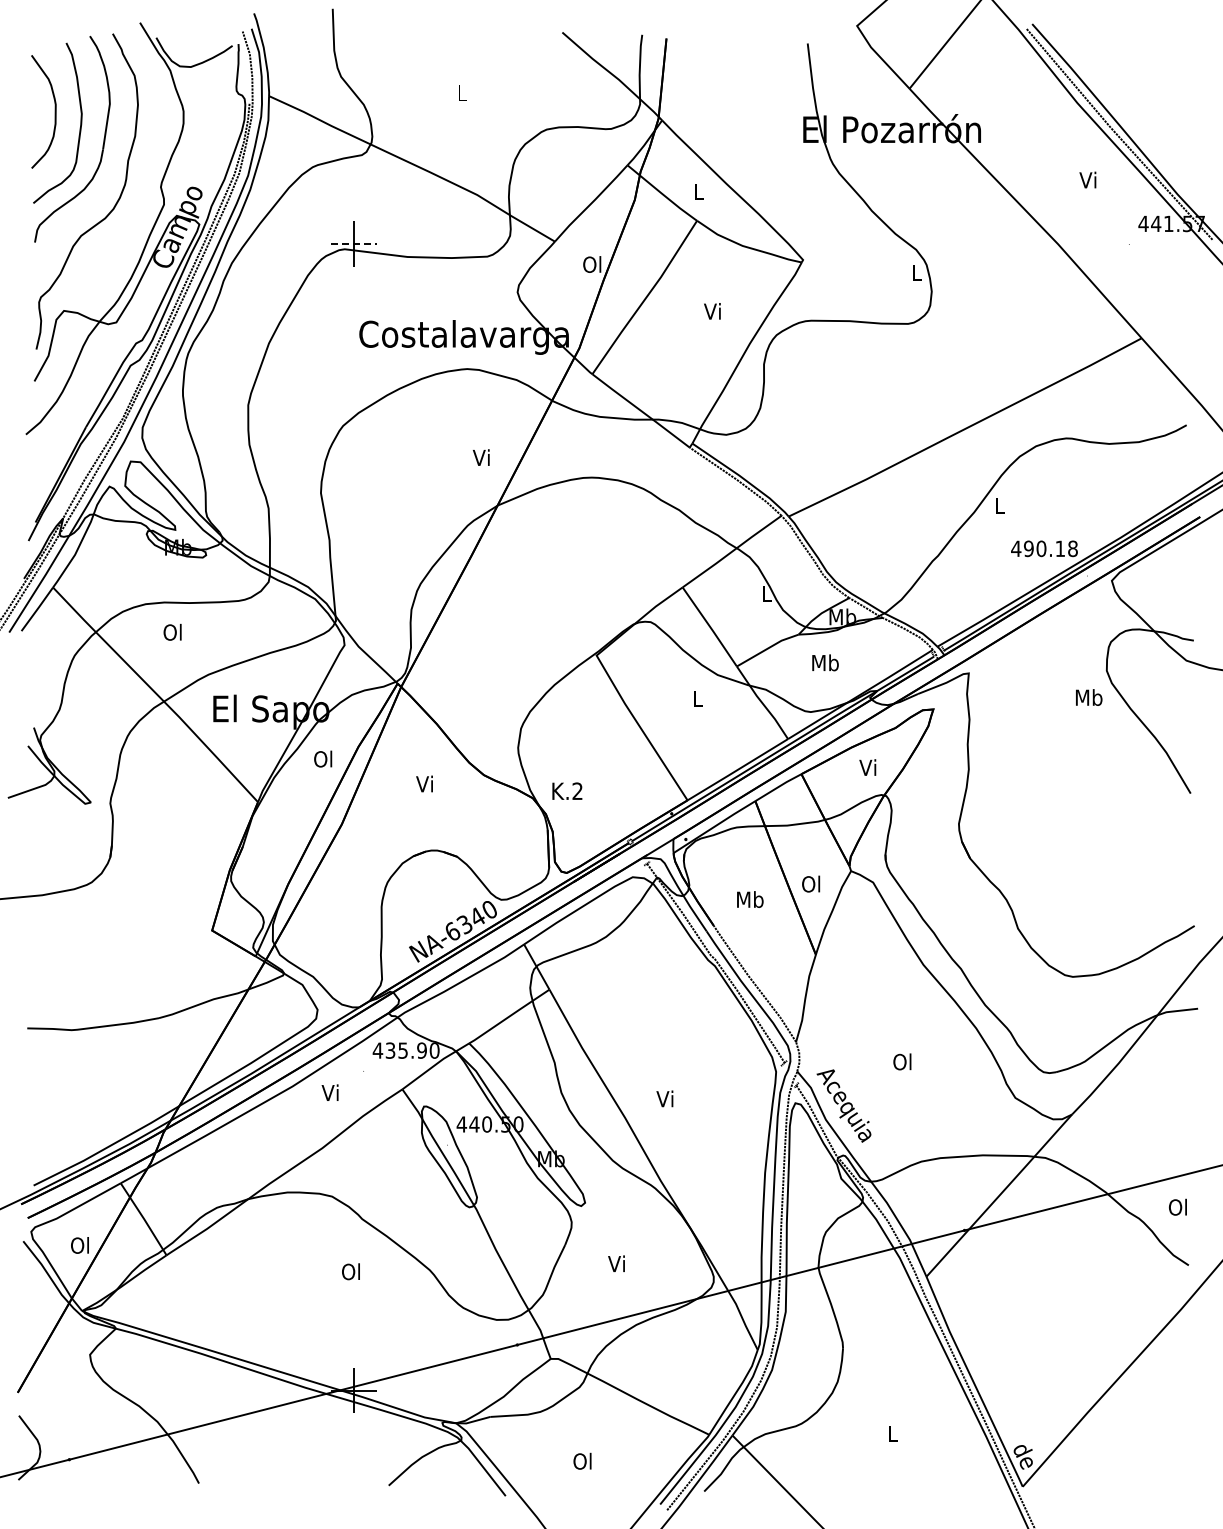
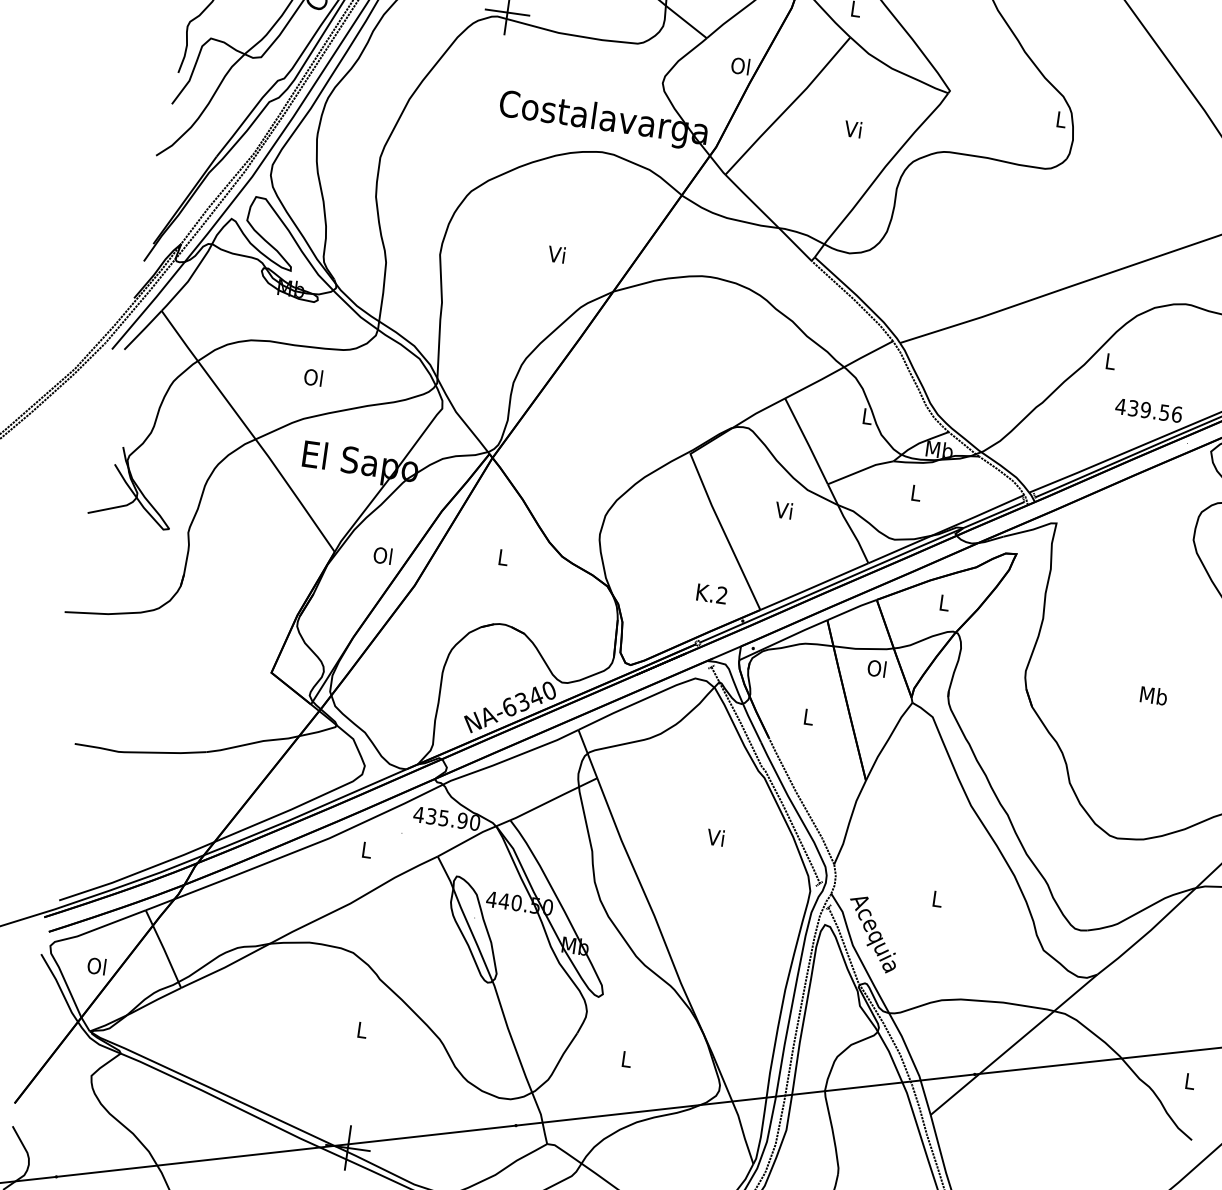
line: (354, 243) -> (508, 12), dashed -> solid
text: (480, 457) -> (555, 254), moved
text: (1050, 548) -> (1154, 411), 490.18 -> 439.56
text: (172, 631) -> (313, 376), moved
text: (825, 662) -> (916, 492), Mb -> L
text: (1089, 697) -> (1154, 695), moved
text: (696, 698) -> (783, 510), L -> Vi
text: (323, 758) -> (383, 555), moved
text: (867, 767) -> (943, 602), Vi -> L
text: (424, 783) -> (502, 556), Vi -> L
text: (567, 790) -> (712, 593), moved
text: (811, 883) -> (877, 667), moved
text: (750, 899) -> (808, 716), Mb -> L
text: (902, 1061) -> (936, 898), Ol -> L
text: (329, 1092) -> (365, 849), Vi -> L
text: (664, 1098) -> (715, 837), moved
text: (1177, 1206) -> (1189, 1080), Ol -> L
text: (616, 1263) -> (625, 1058), Vi -> L
text: (350, 1271) -> (361, 1029), Ol -> L

